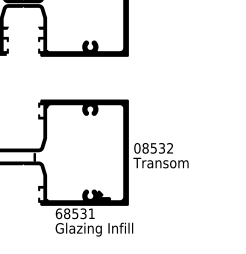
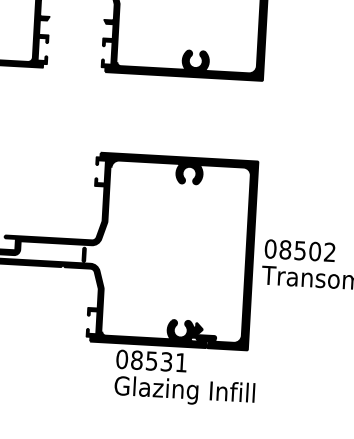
text: (161, 148) -> (314, 251), 08532 -> 08502
text: (59, 213) -> (123, 358), 68531 -> 08531

